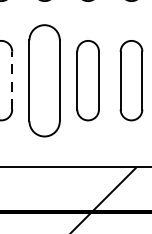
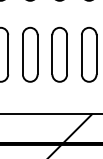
line: (12, 80) -> (8, 54), dashed -> solid
part: (45, 80) -> (30, 54), size x0.71

